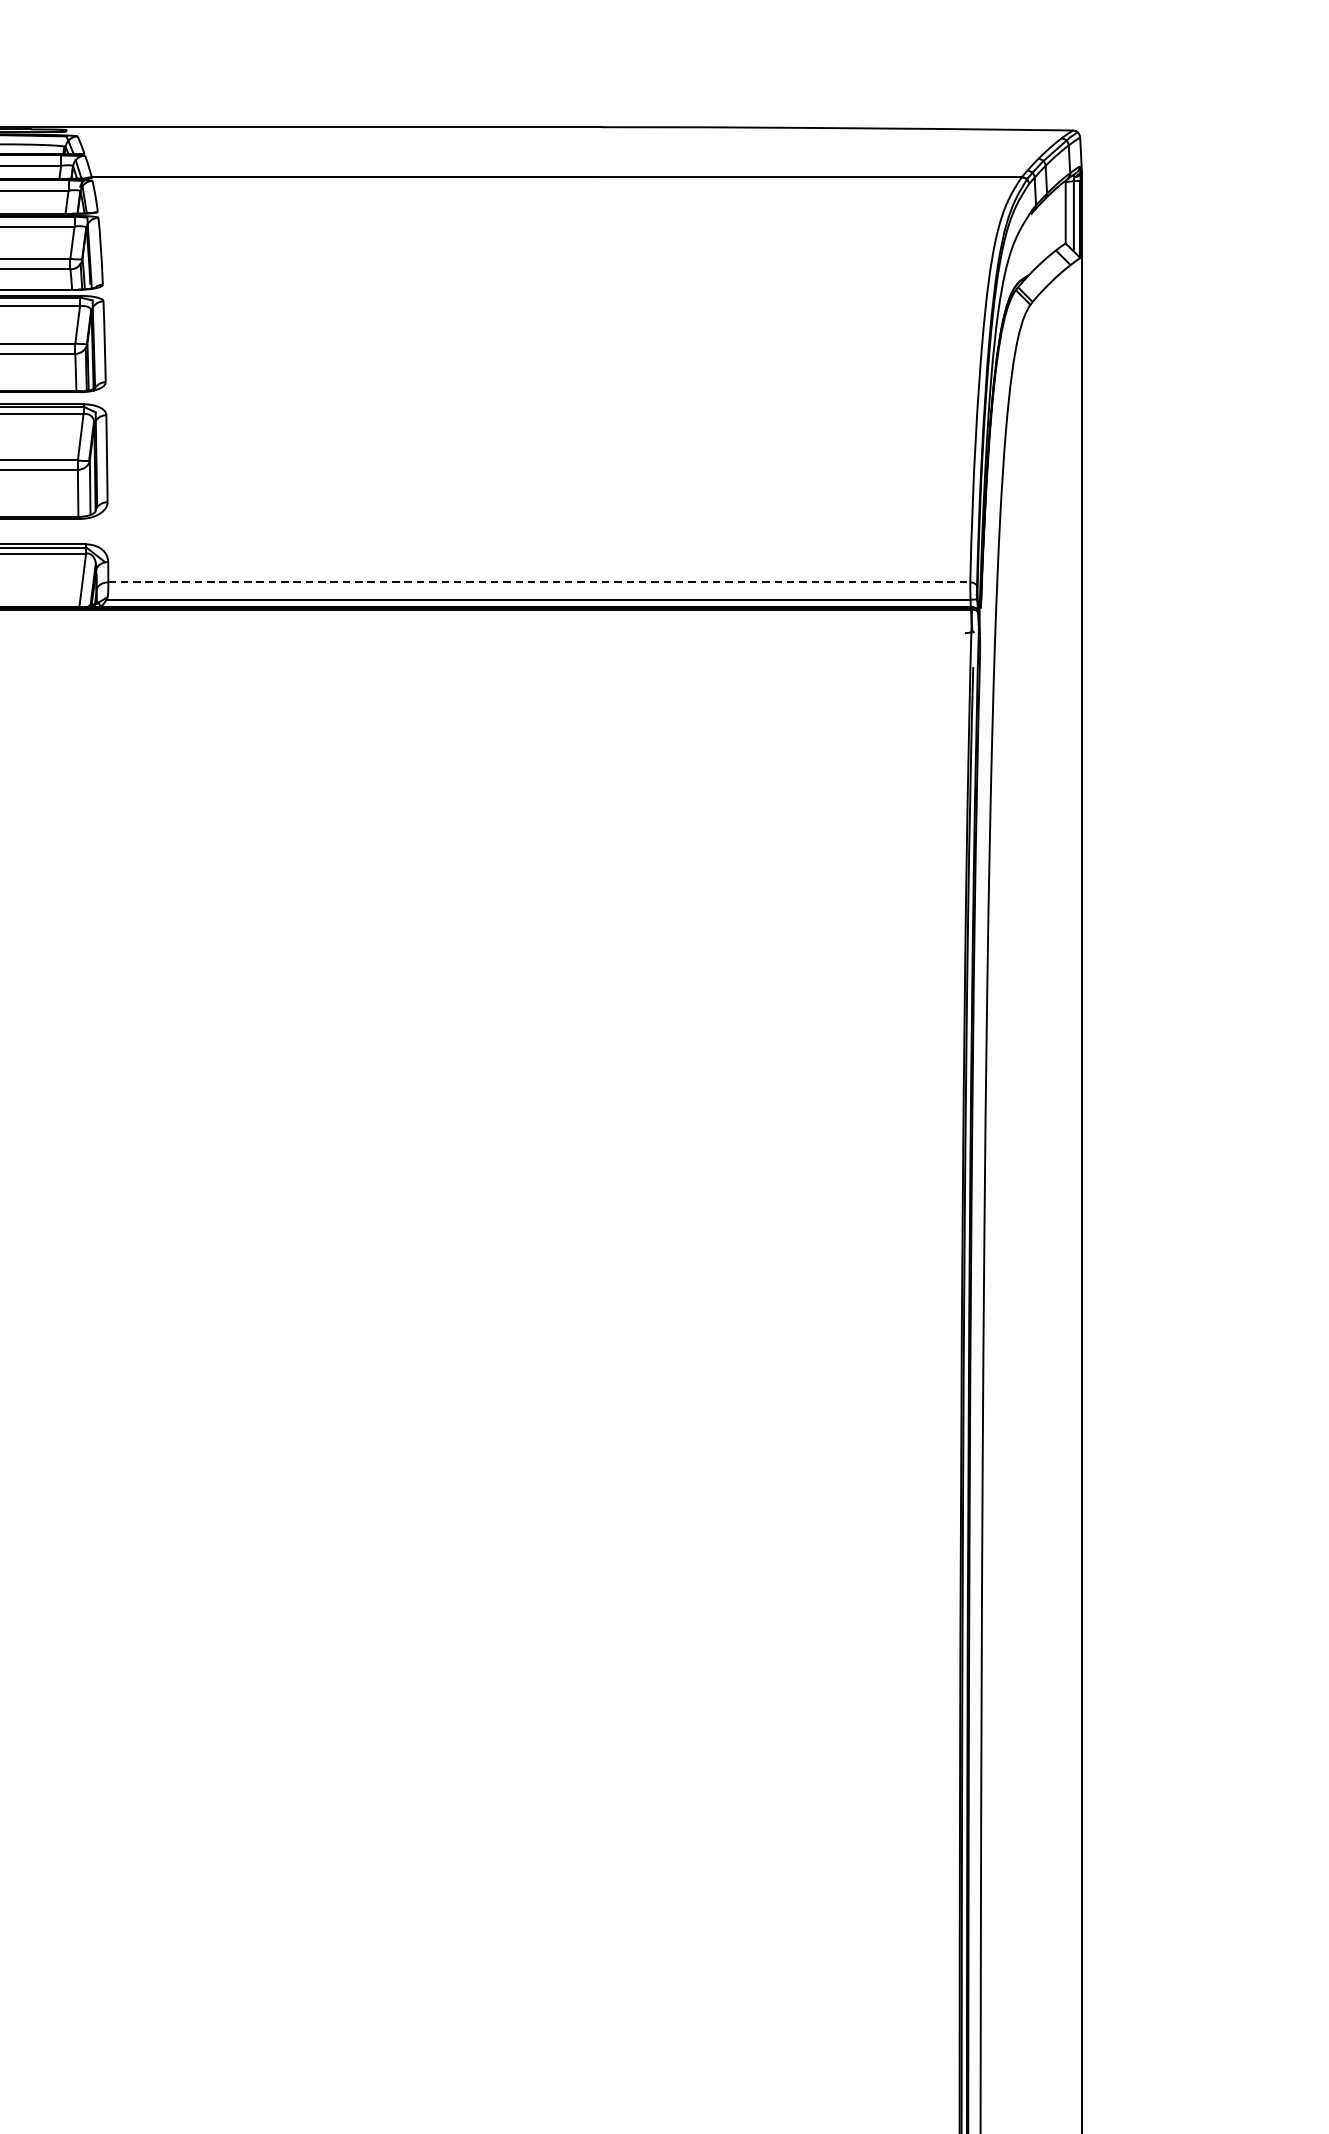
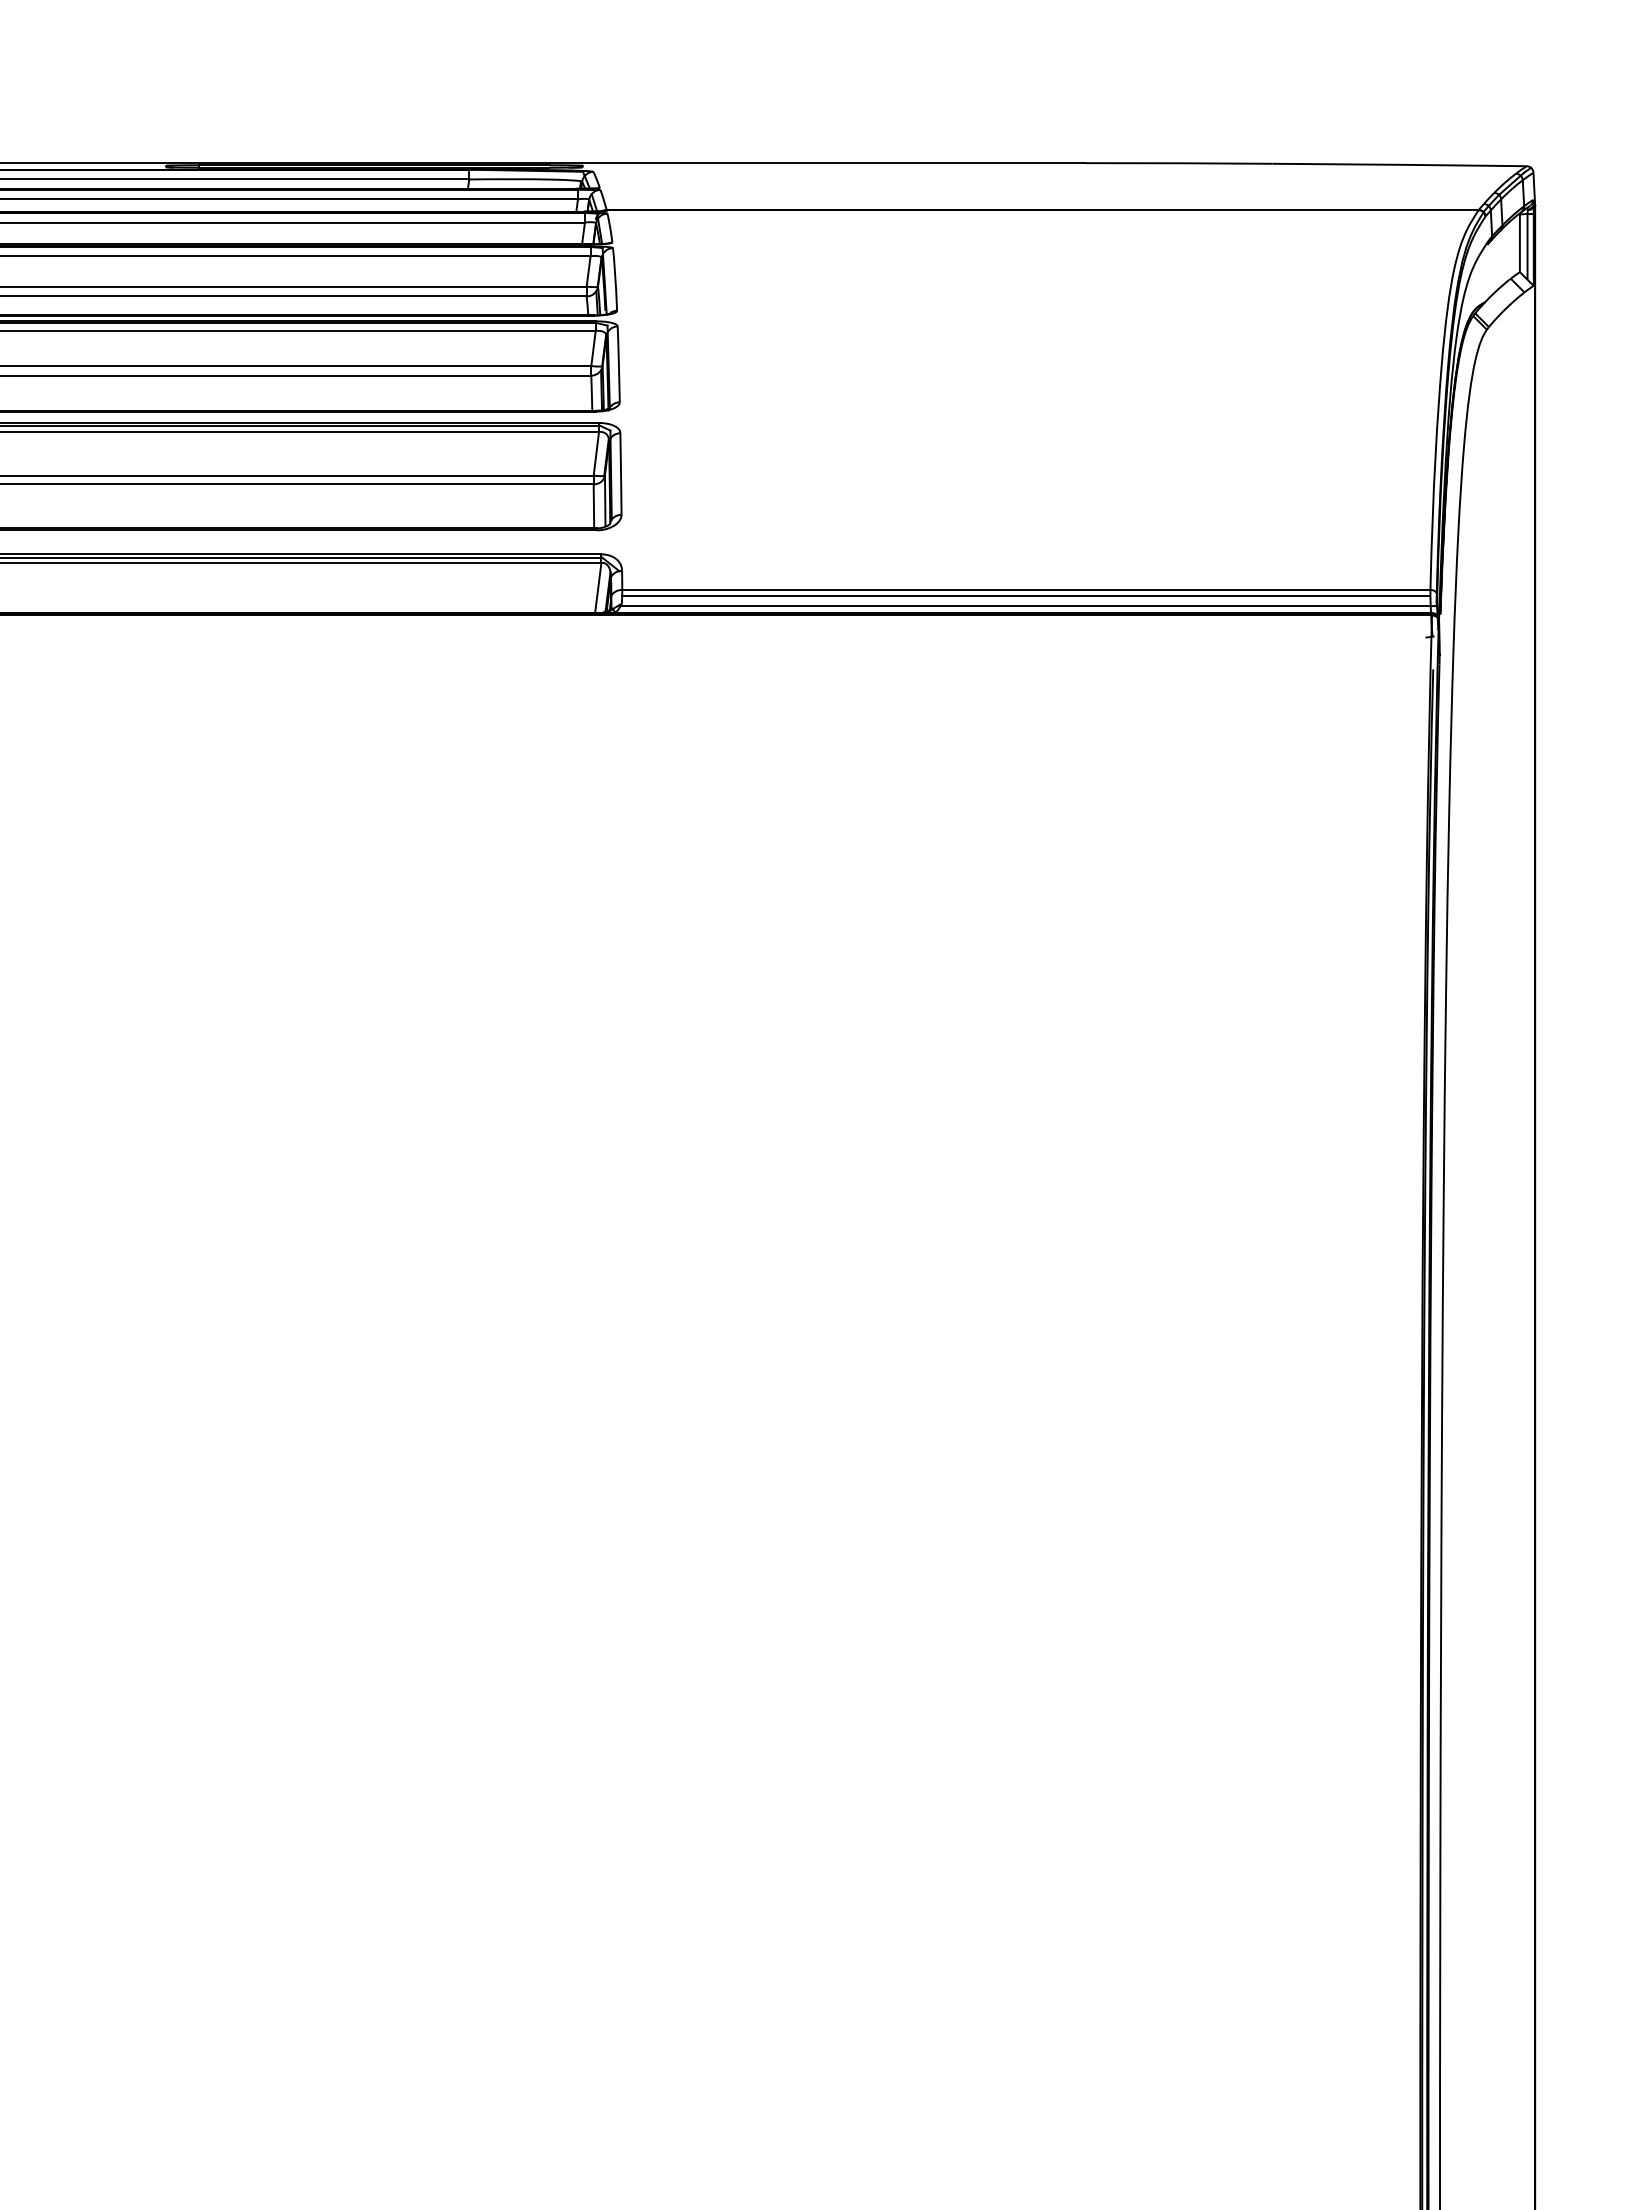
line: (539, 581) -> (1026, 589), dashed -> solid
line: (539, 589) -> (1026, 596), added

